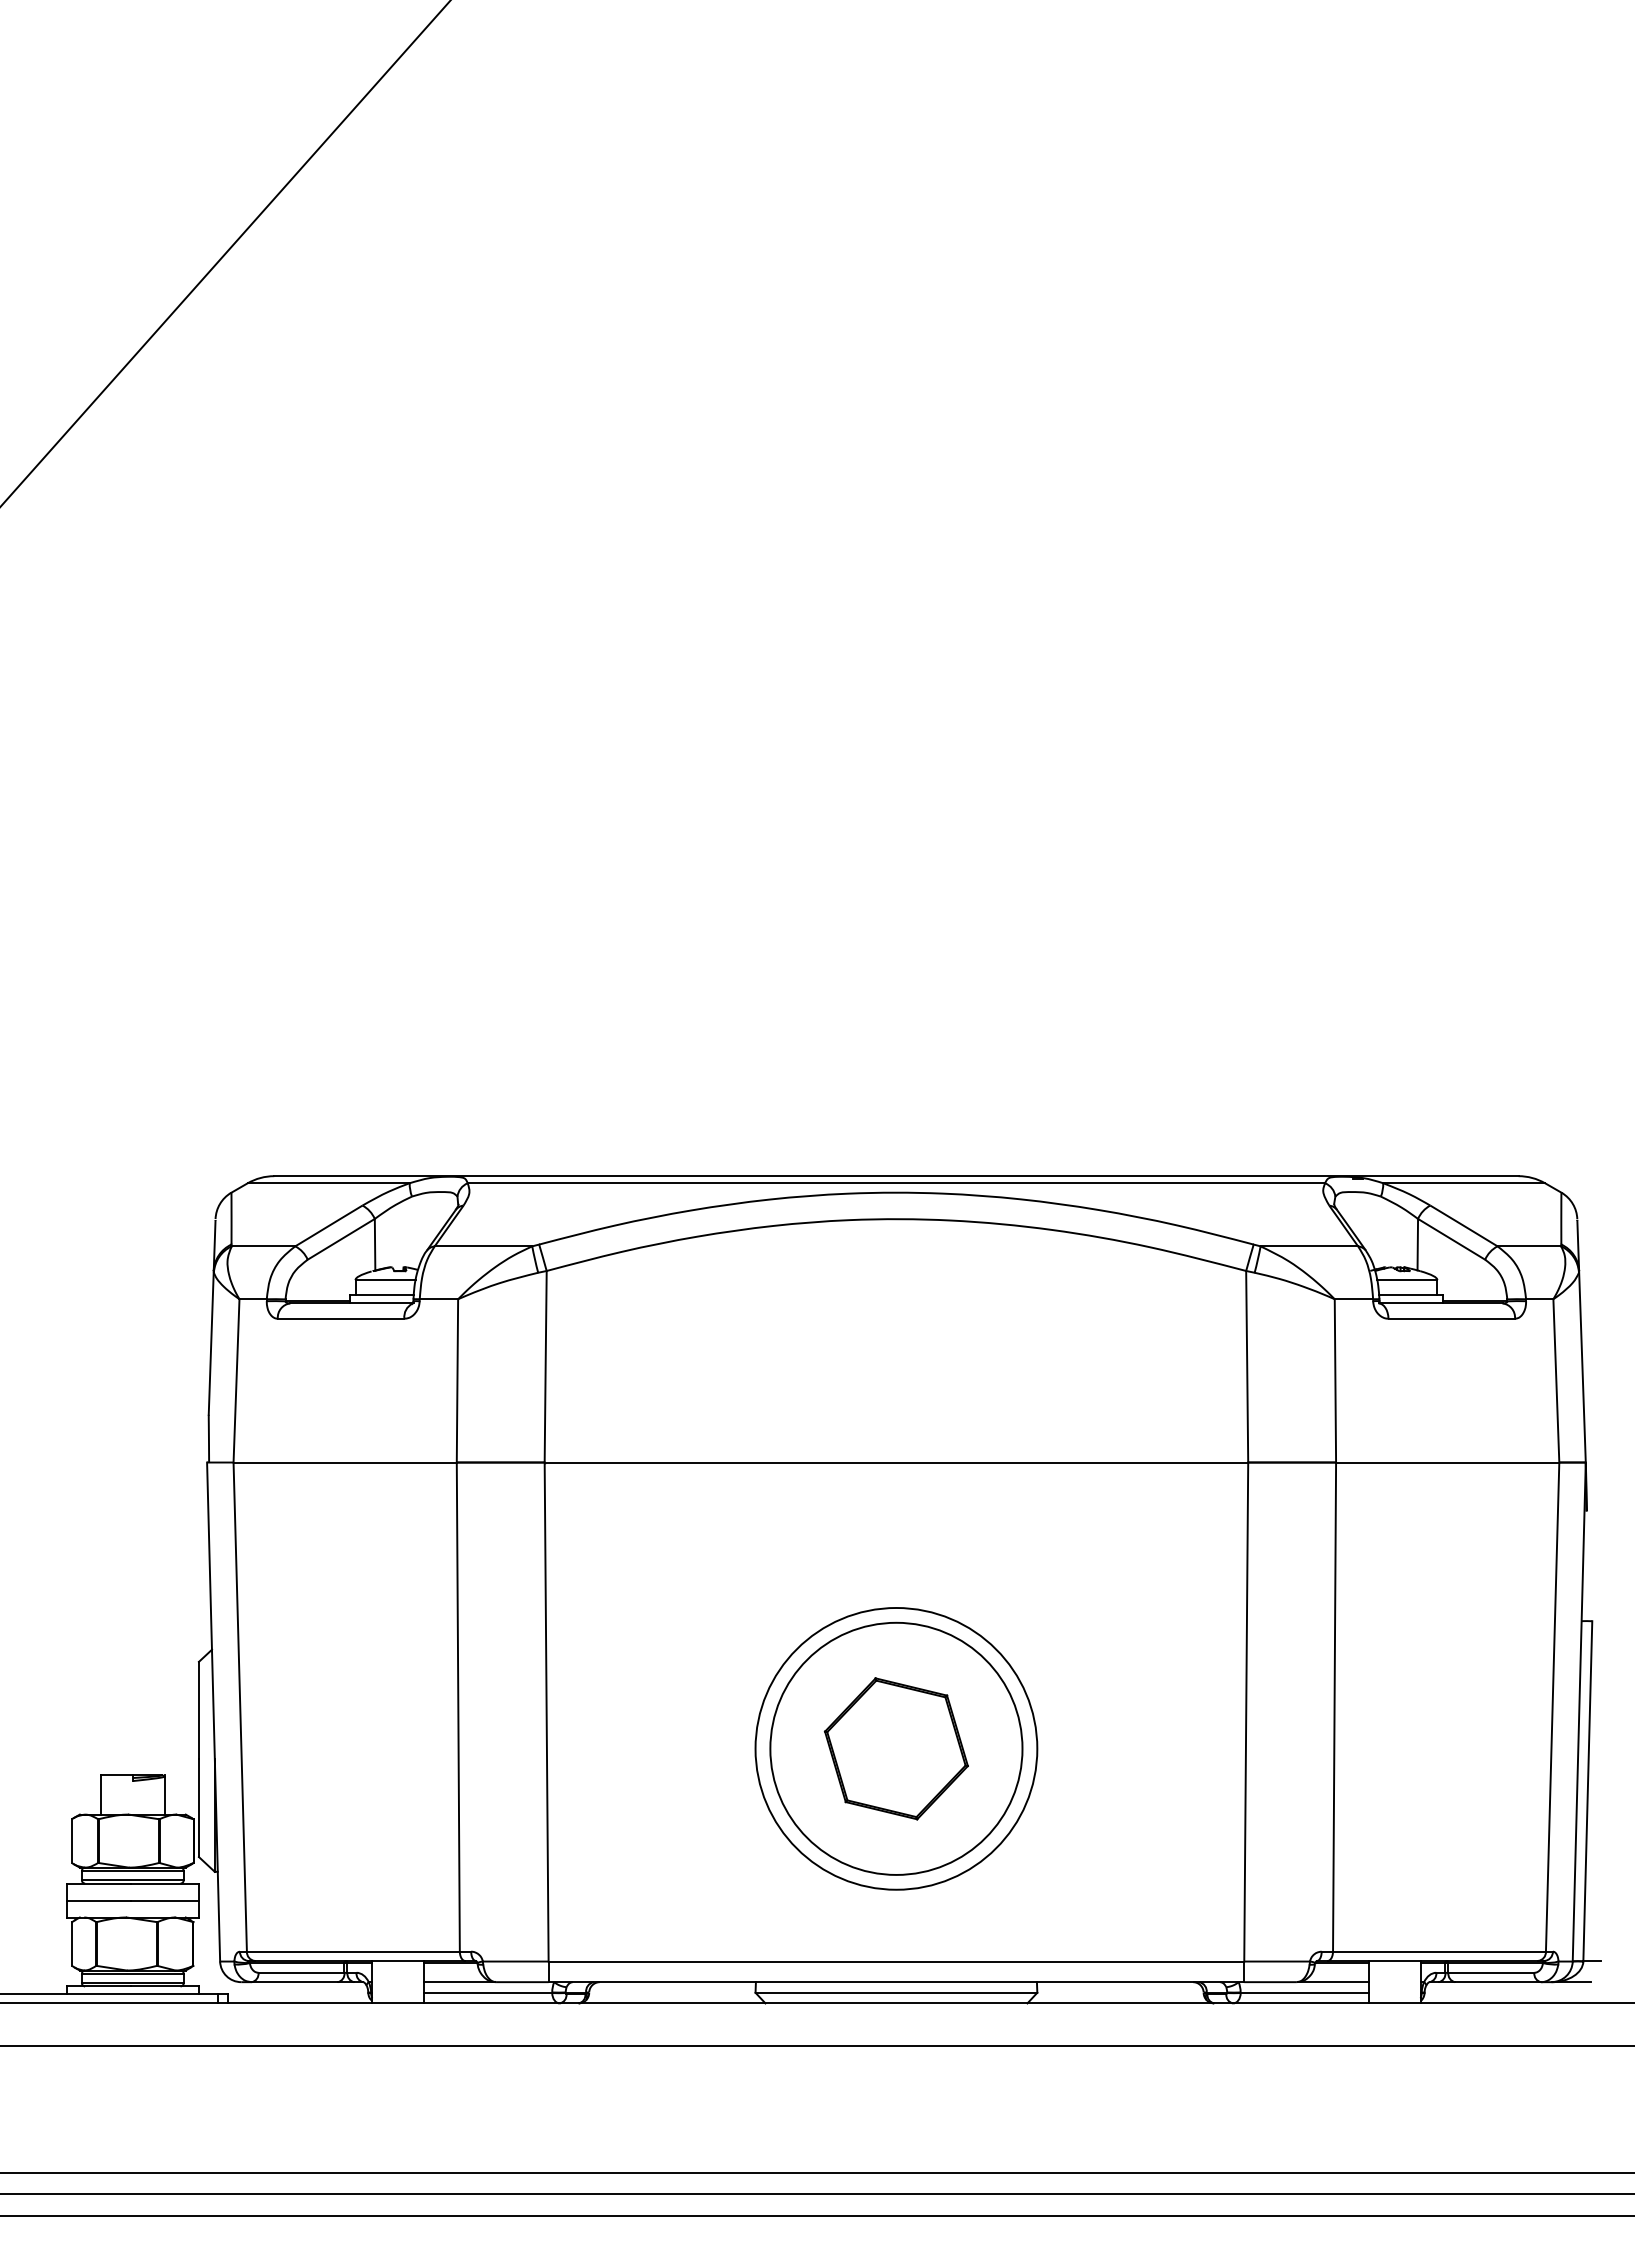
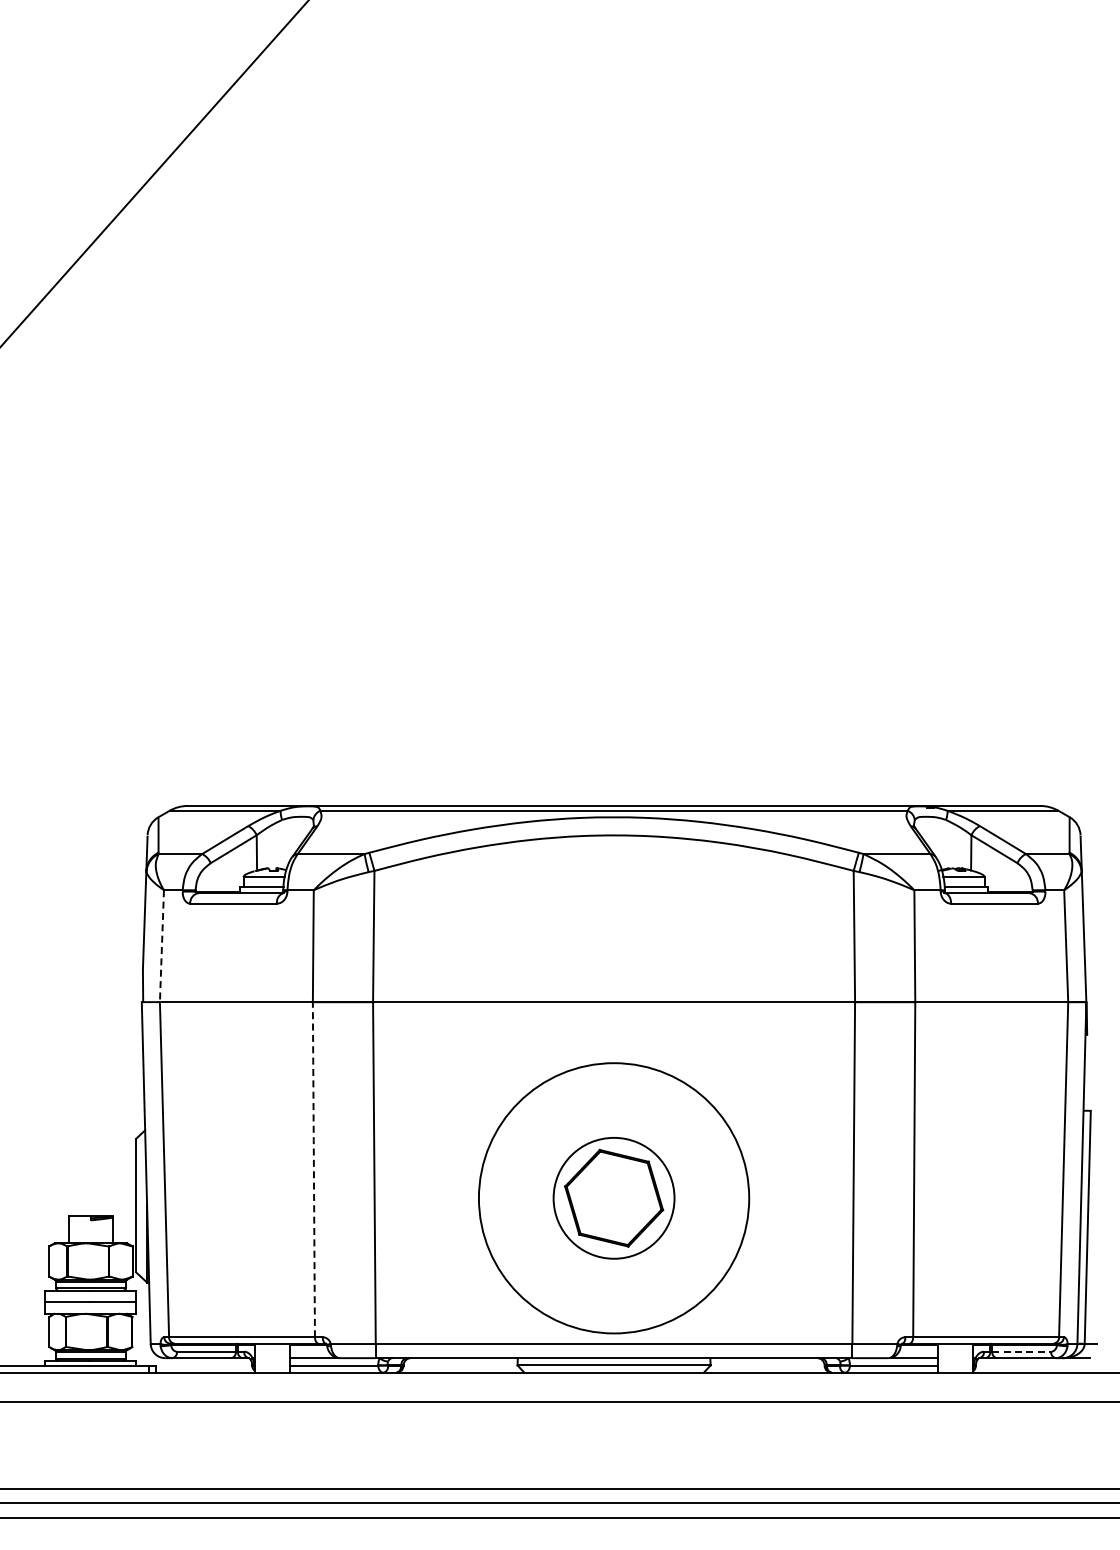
line: (235, 1381) -> (161, 946), solid -> dashed
line: (457, 1706) -> (313, 1169), solid -> dashed
circle: (895, 1747) -> (613, 1197), size x0.7
circle: (895, 1747) -> (613, 1197), size x1.4
line: (1492, 1972) -> (1022, 1351), solid -> dashed

